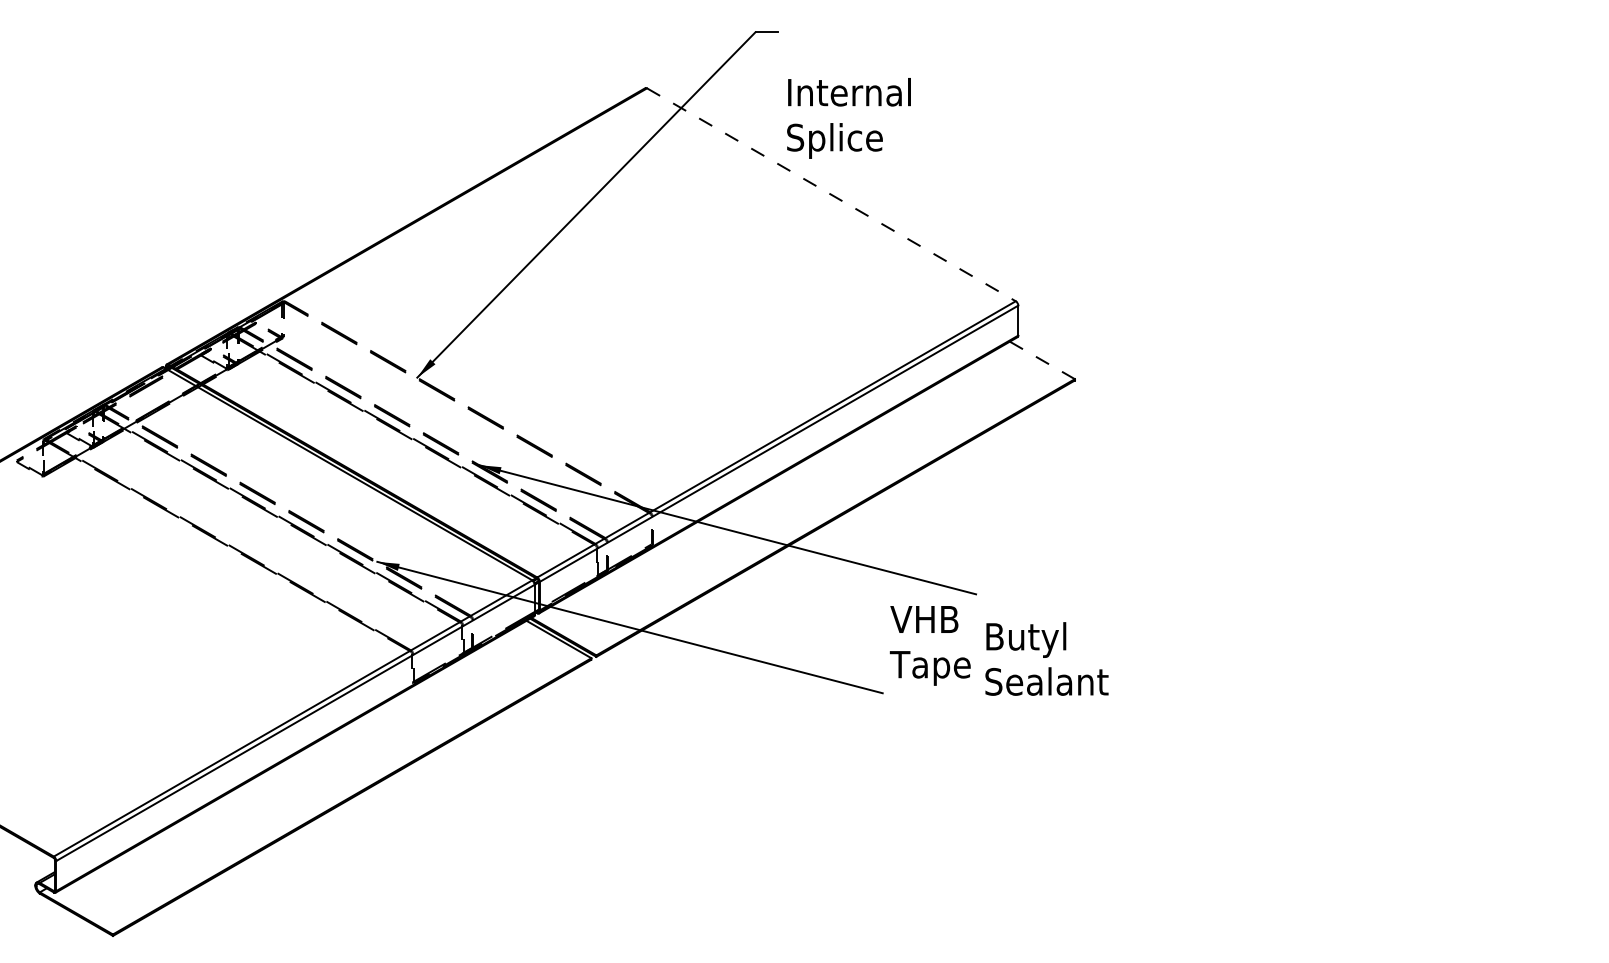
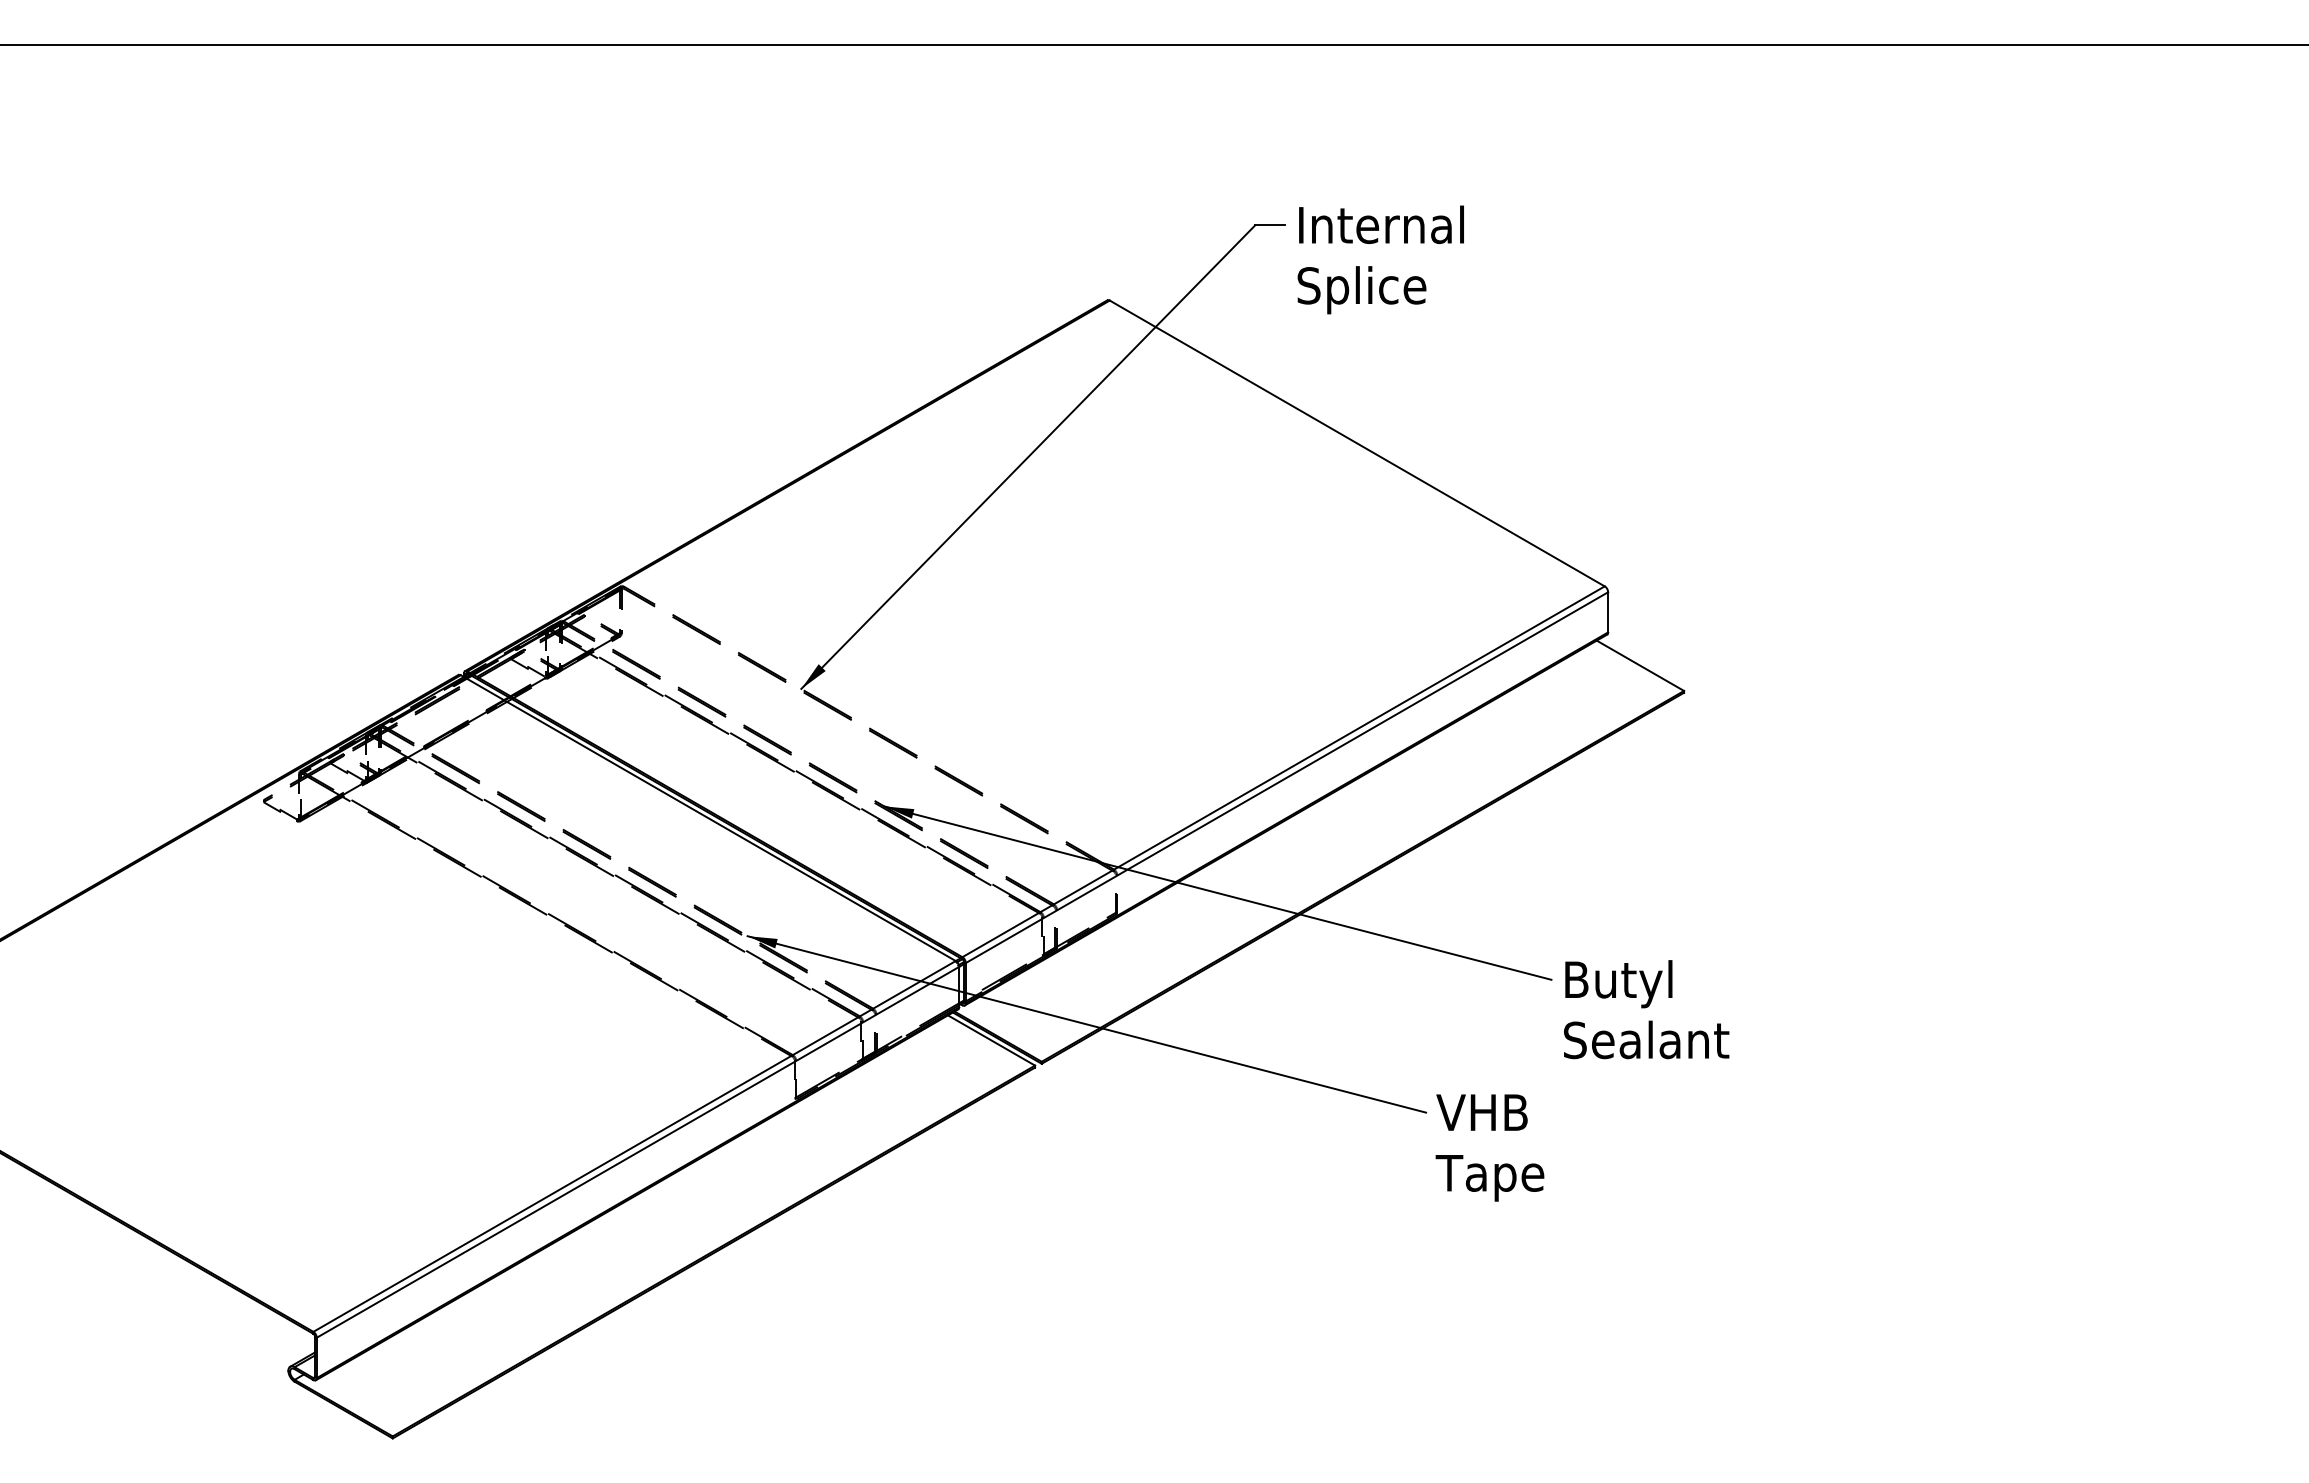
text: (848, 118) -> (1380, 259), moved
line: (831, 194) -> (1357, 443), dashed -> solid
line: (1042, 360) -> (1640, 666), dashed -> solid
text: (929, 645) -> (1489, 1147), moved
text: (1046, 658) -> (1646, 1009), moved

